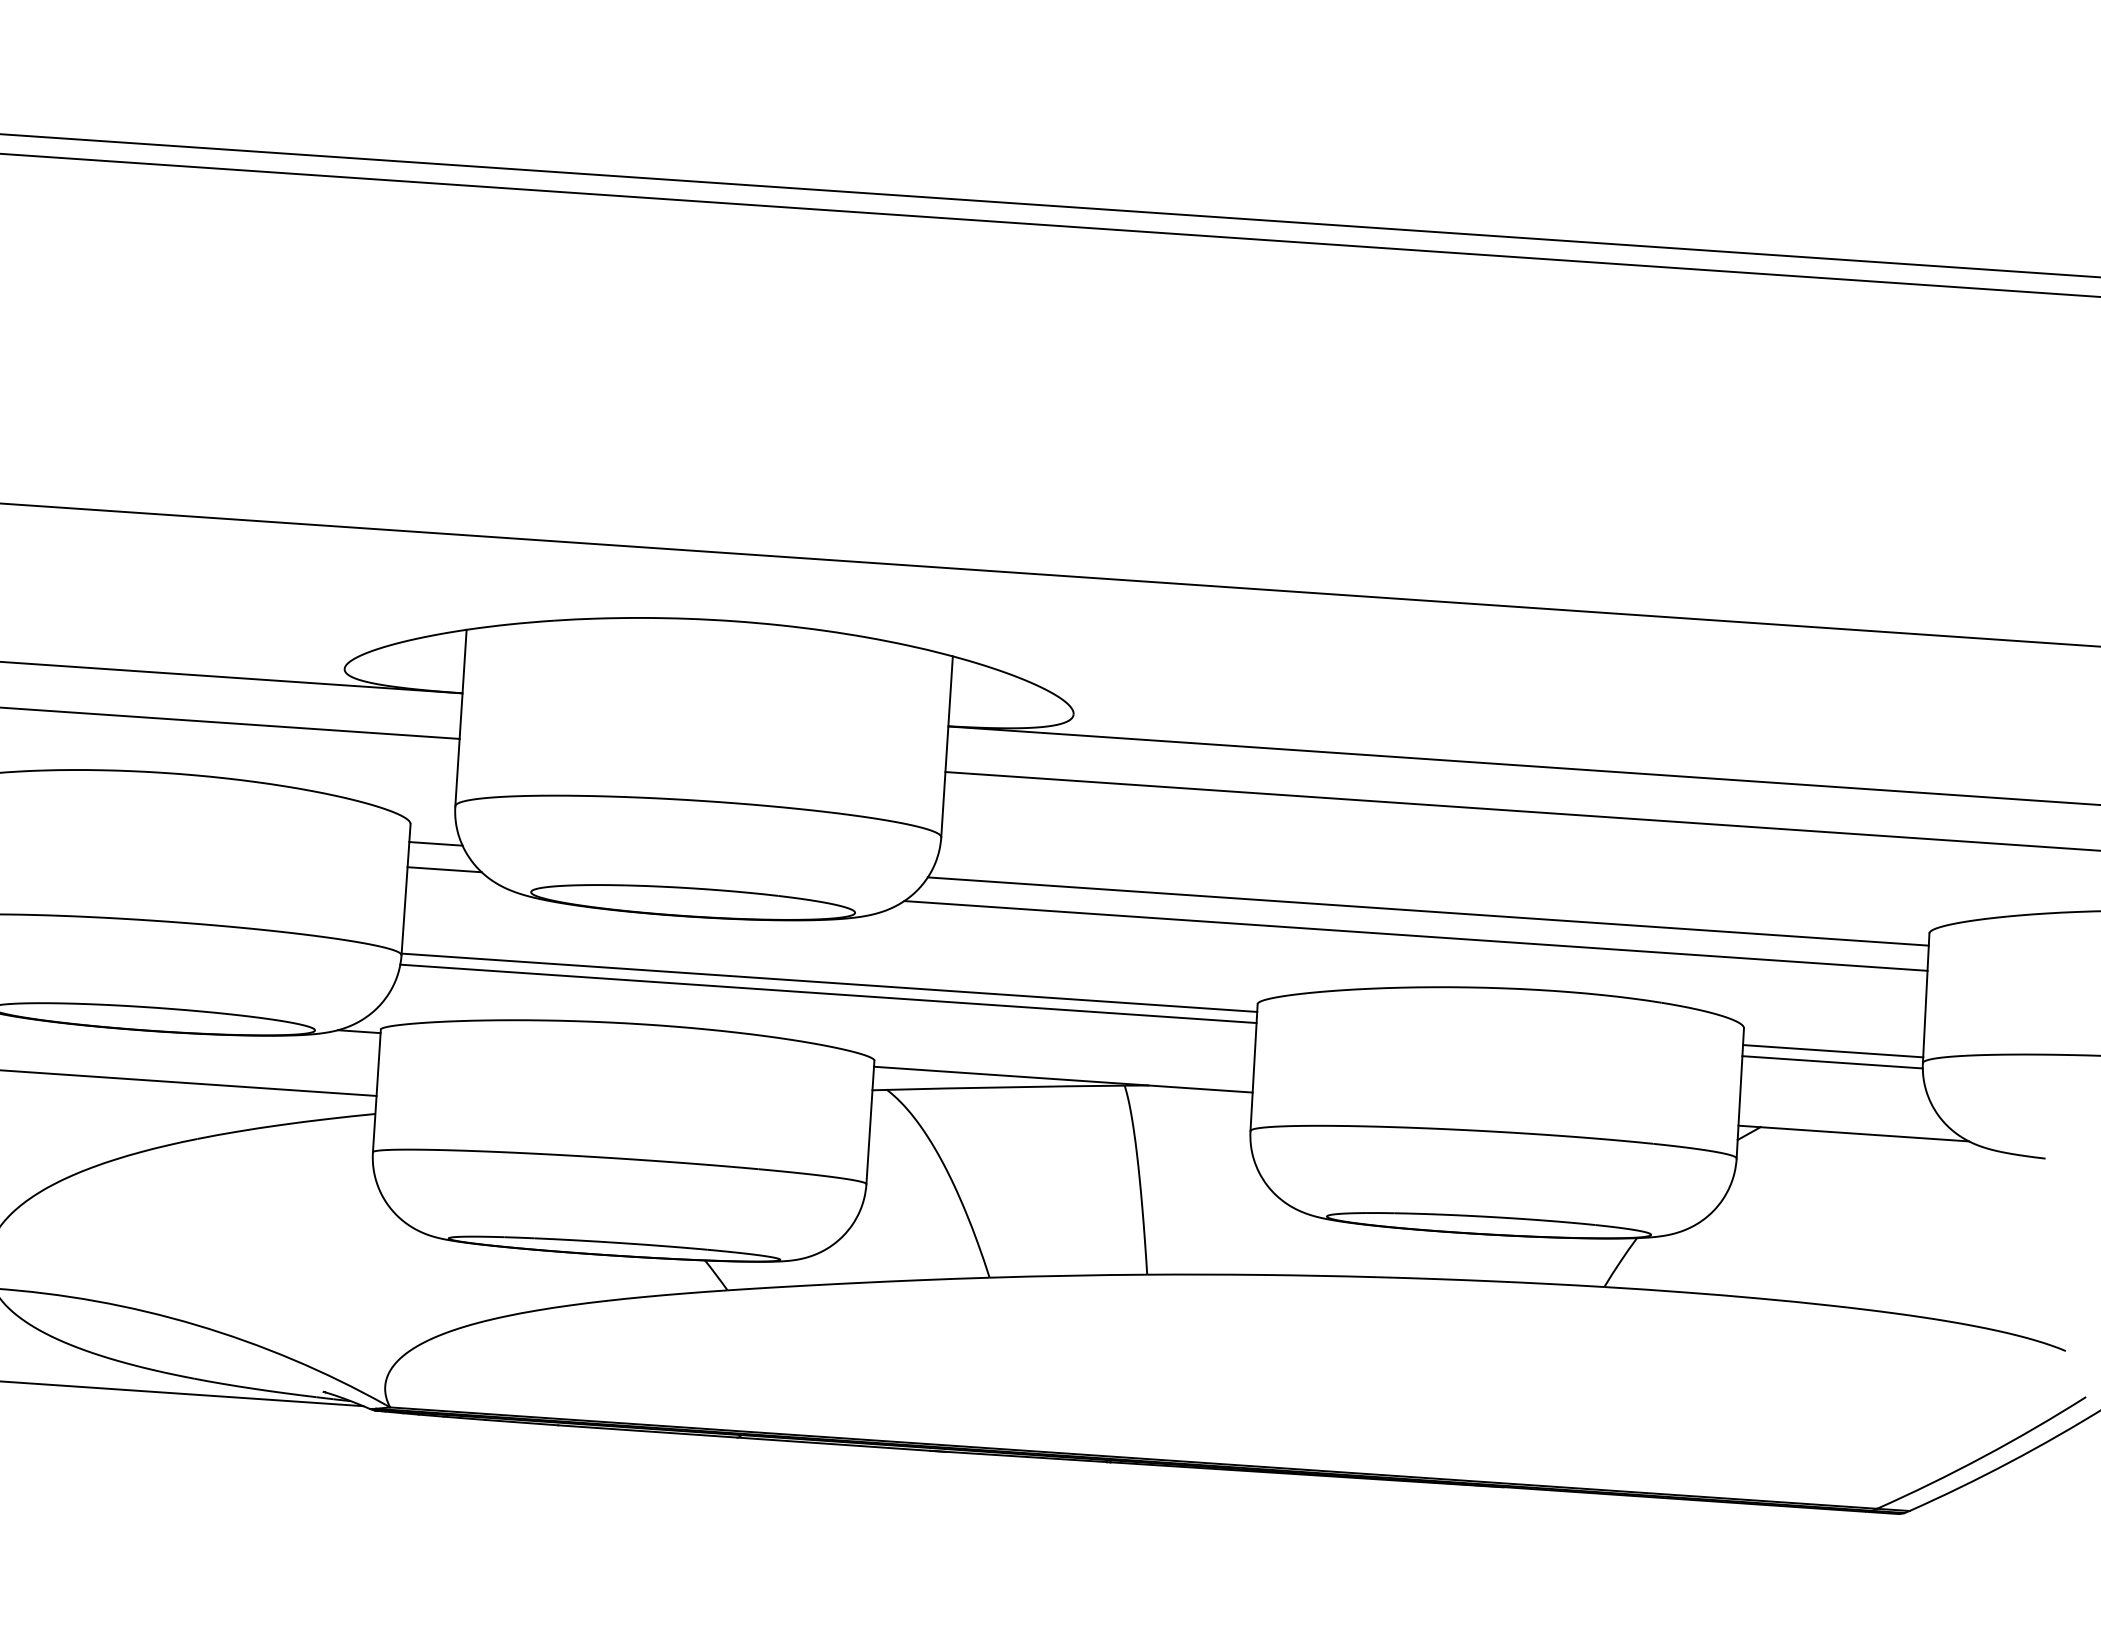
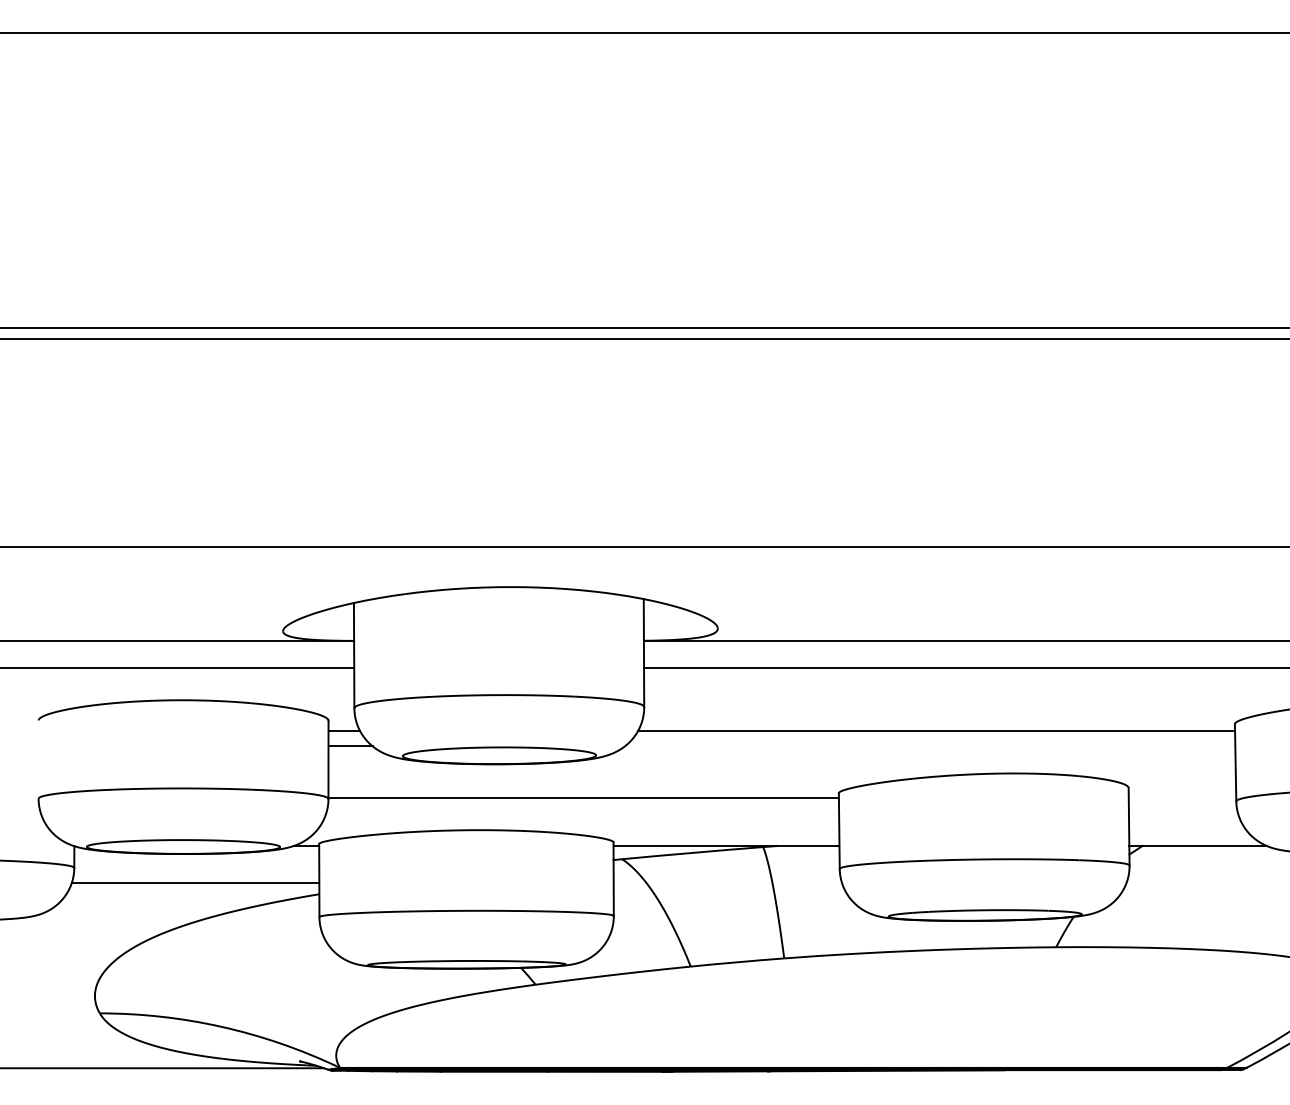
line: (1414, 936) -> (929, 746), removed
line: (828, 993) -> (583, 804), removed
line: (1833, 1050) -> (1182, 797), removed
line: (1832, 1062) -> (1182, 804), removed

